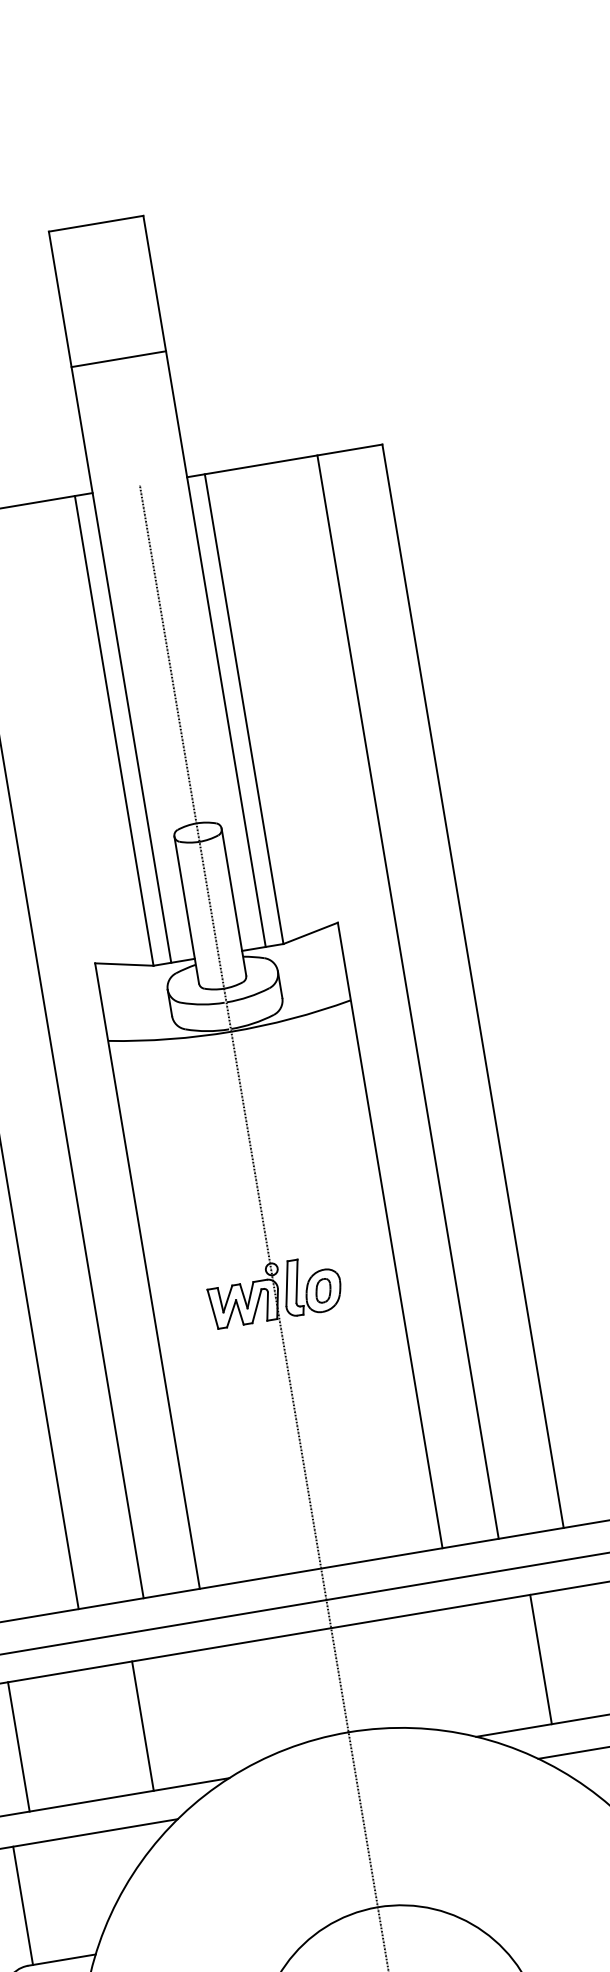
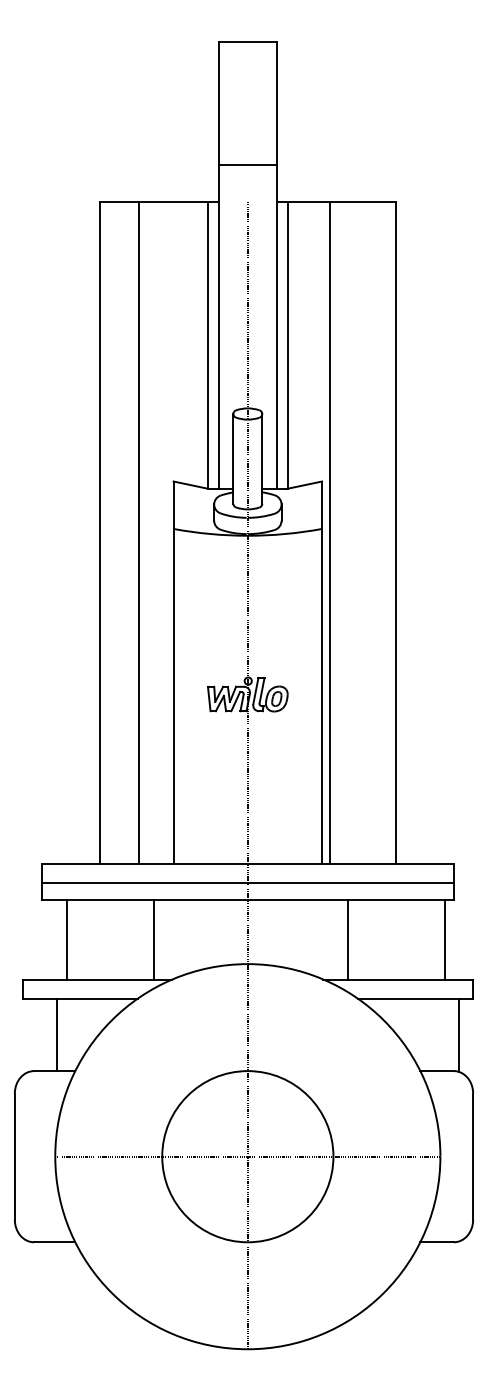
line: (118, 359) -> (247, 164), moved
line: (408, 996) -> (330, 532), moved
line: (540, 1658) -> (347, 939), moved
line: (143, 1725) -> (154, 939), moved
line: (19, 1746) -> (67, 939), moved
line: (22, 1905) -> (56, 1034), moved

